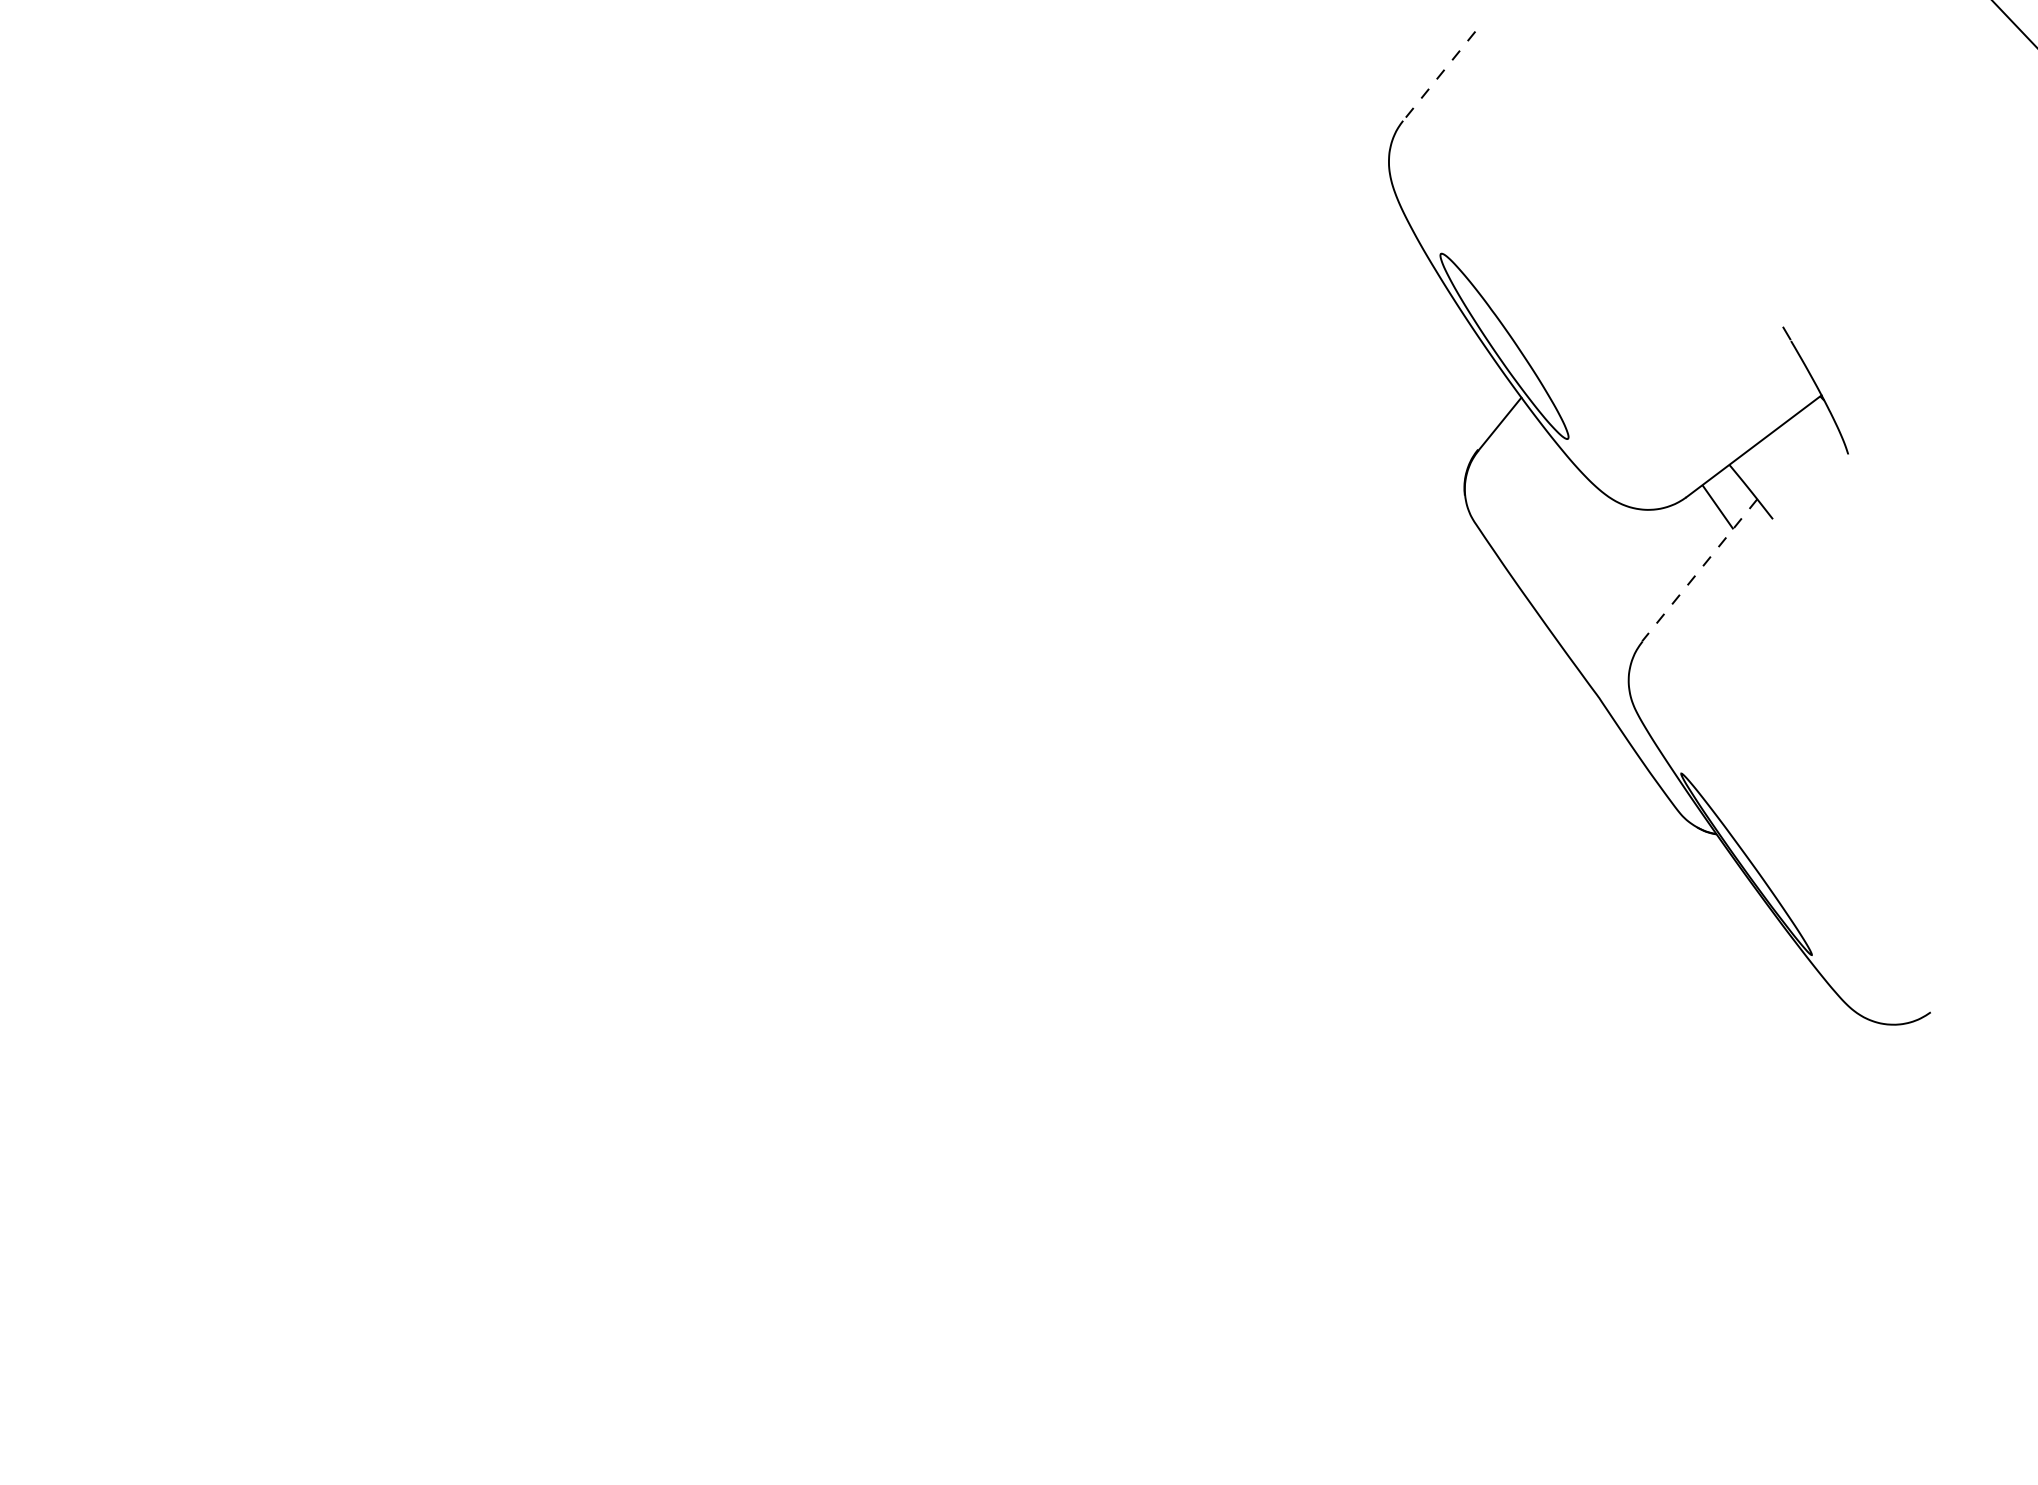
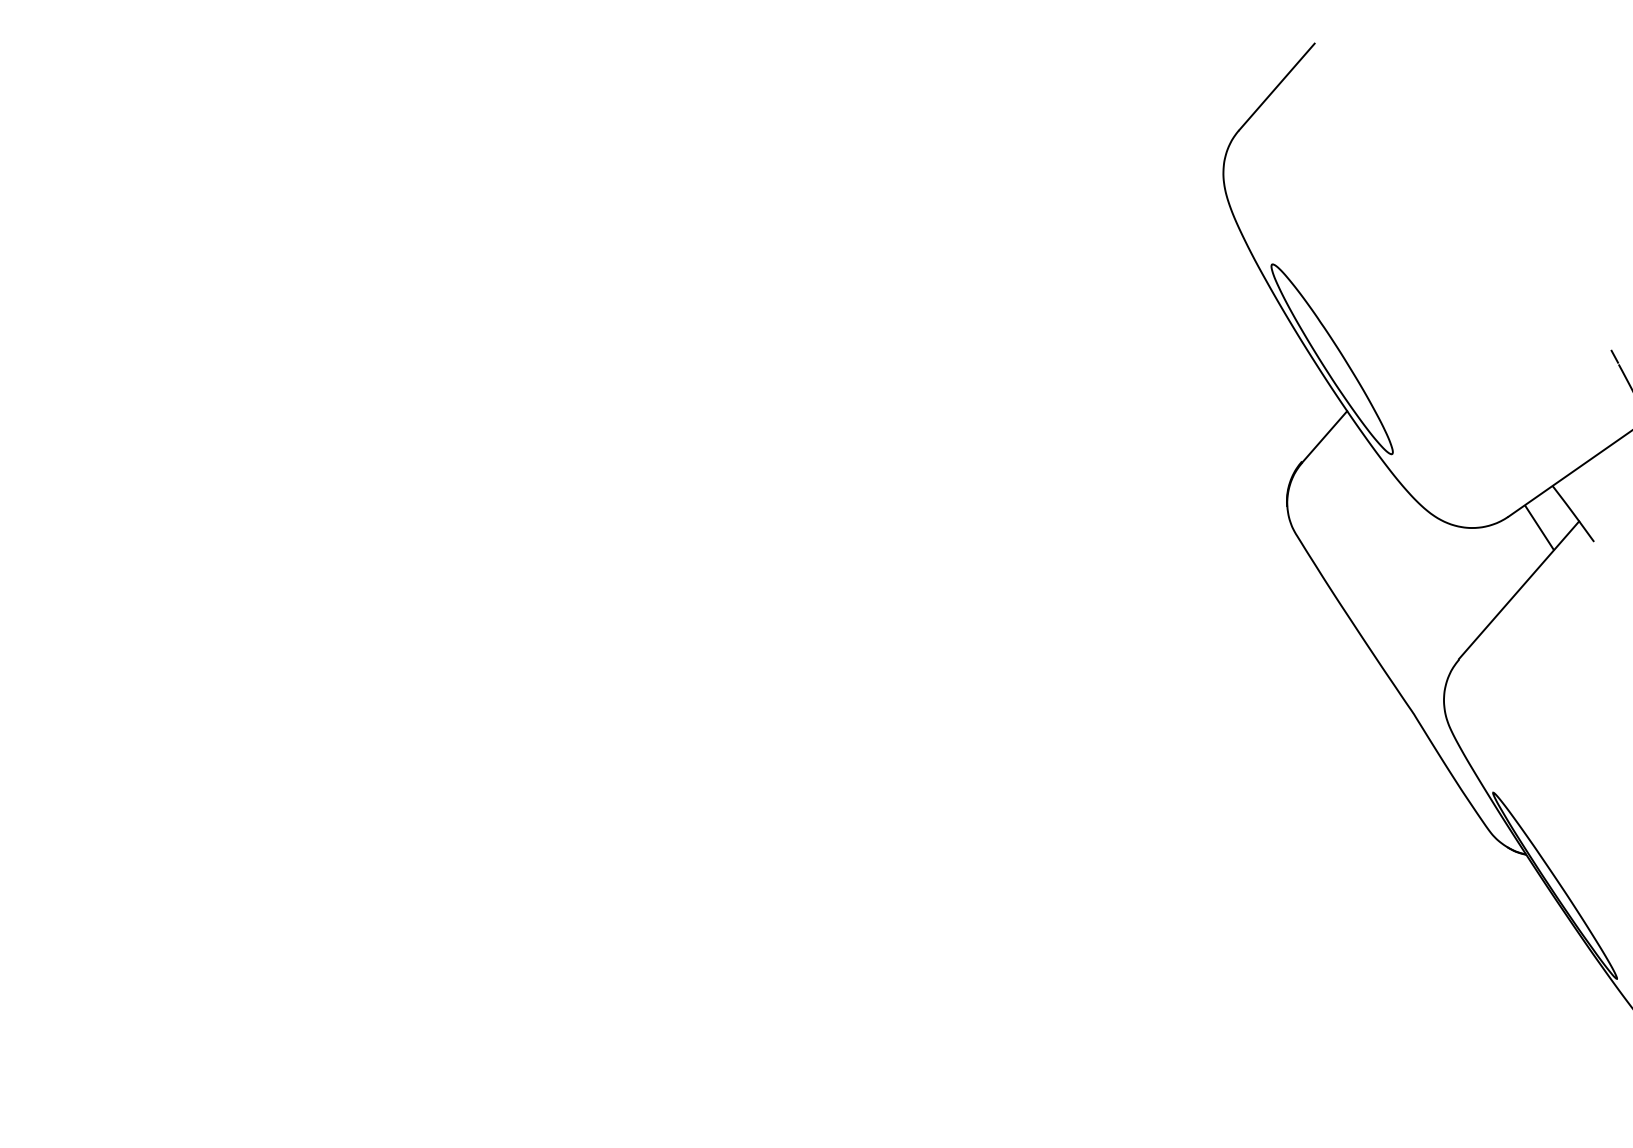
line: (1439, 76) -> (1277, 87), dashed -> solid
line: (1699, 570) -> (1518, 590), dashed -> solid

